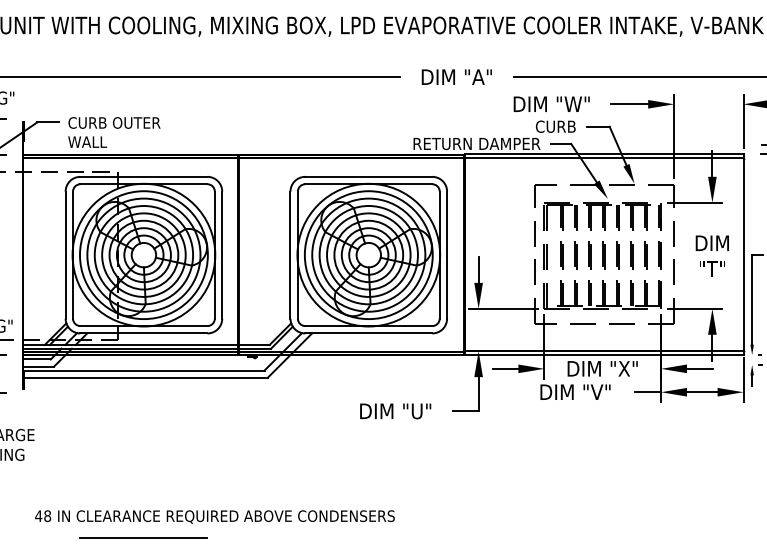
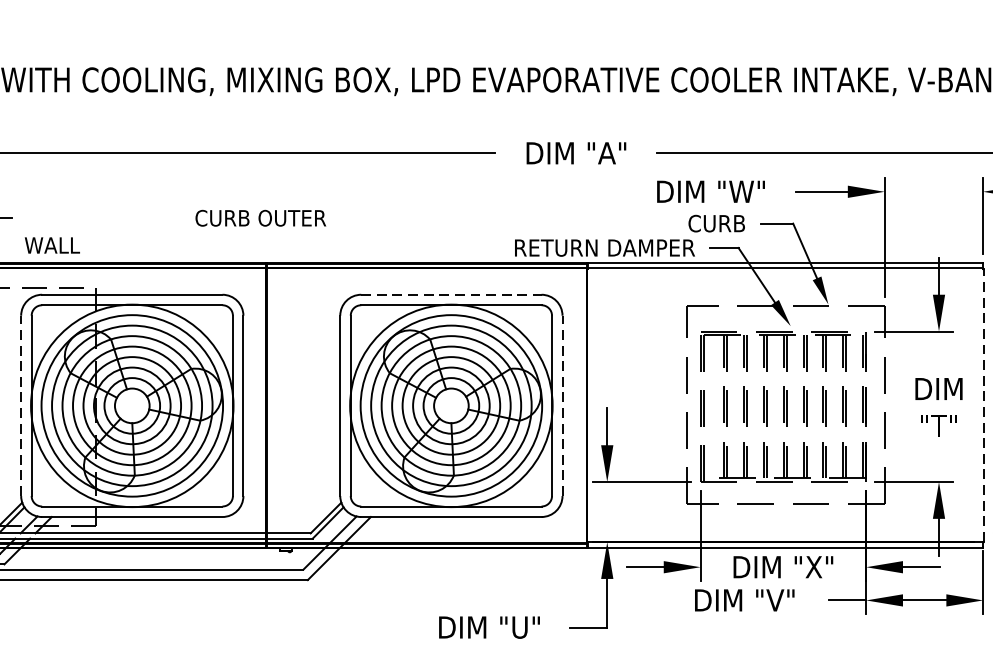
text: (114, 122) -> (260, 217), moved
line: (368, 176) -> (450, 294), solid -> dashed
line: (743, 254) -> (983, 404), solid -> dashed
line: (65, 255) -> (20, 406), solid -> dashed
line: (447, 255) -> (563, 406), solid -> dashed

